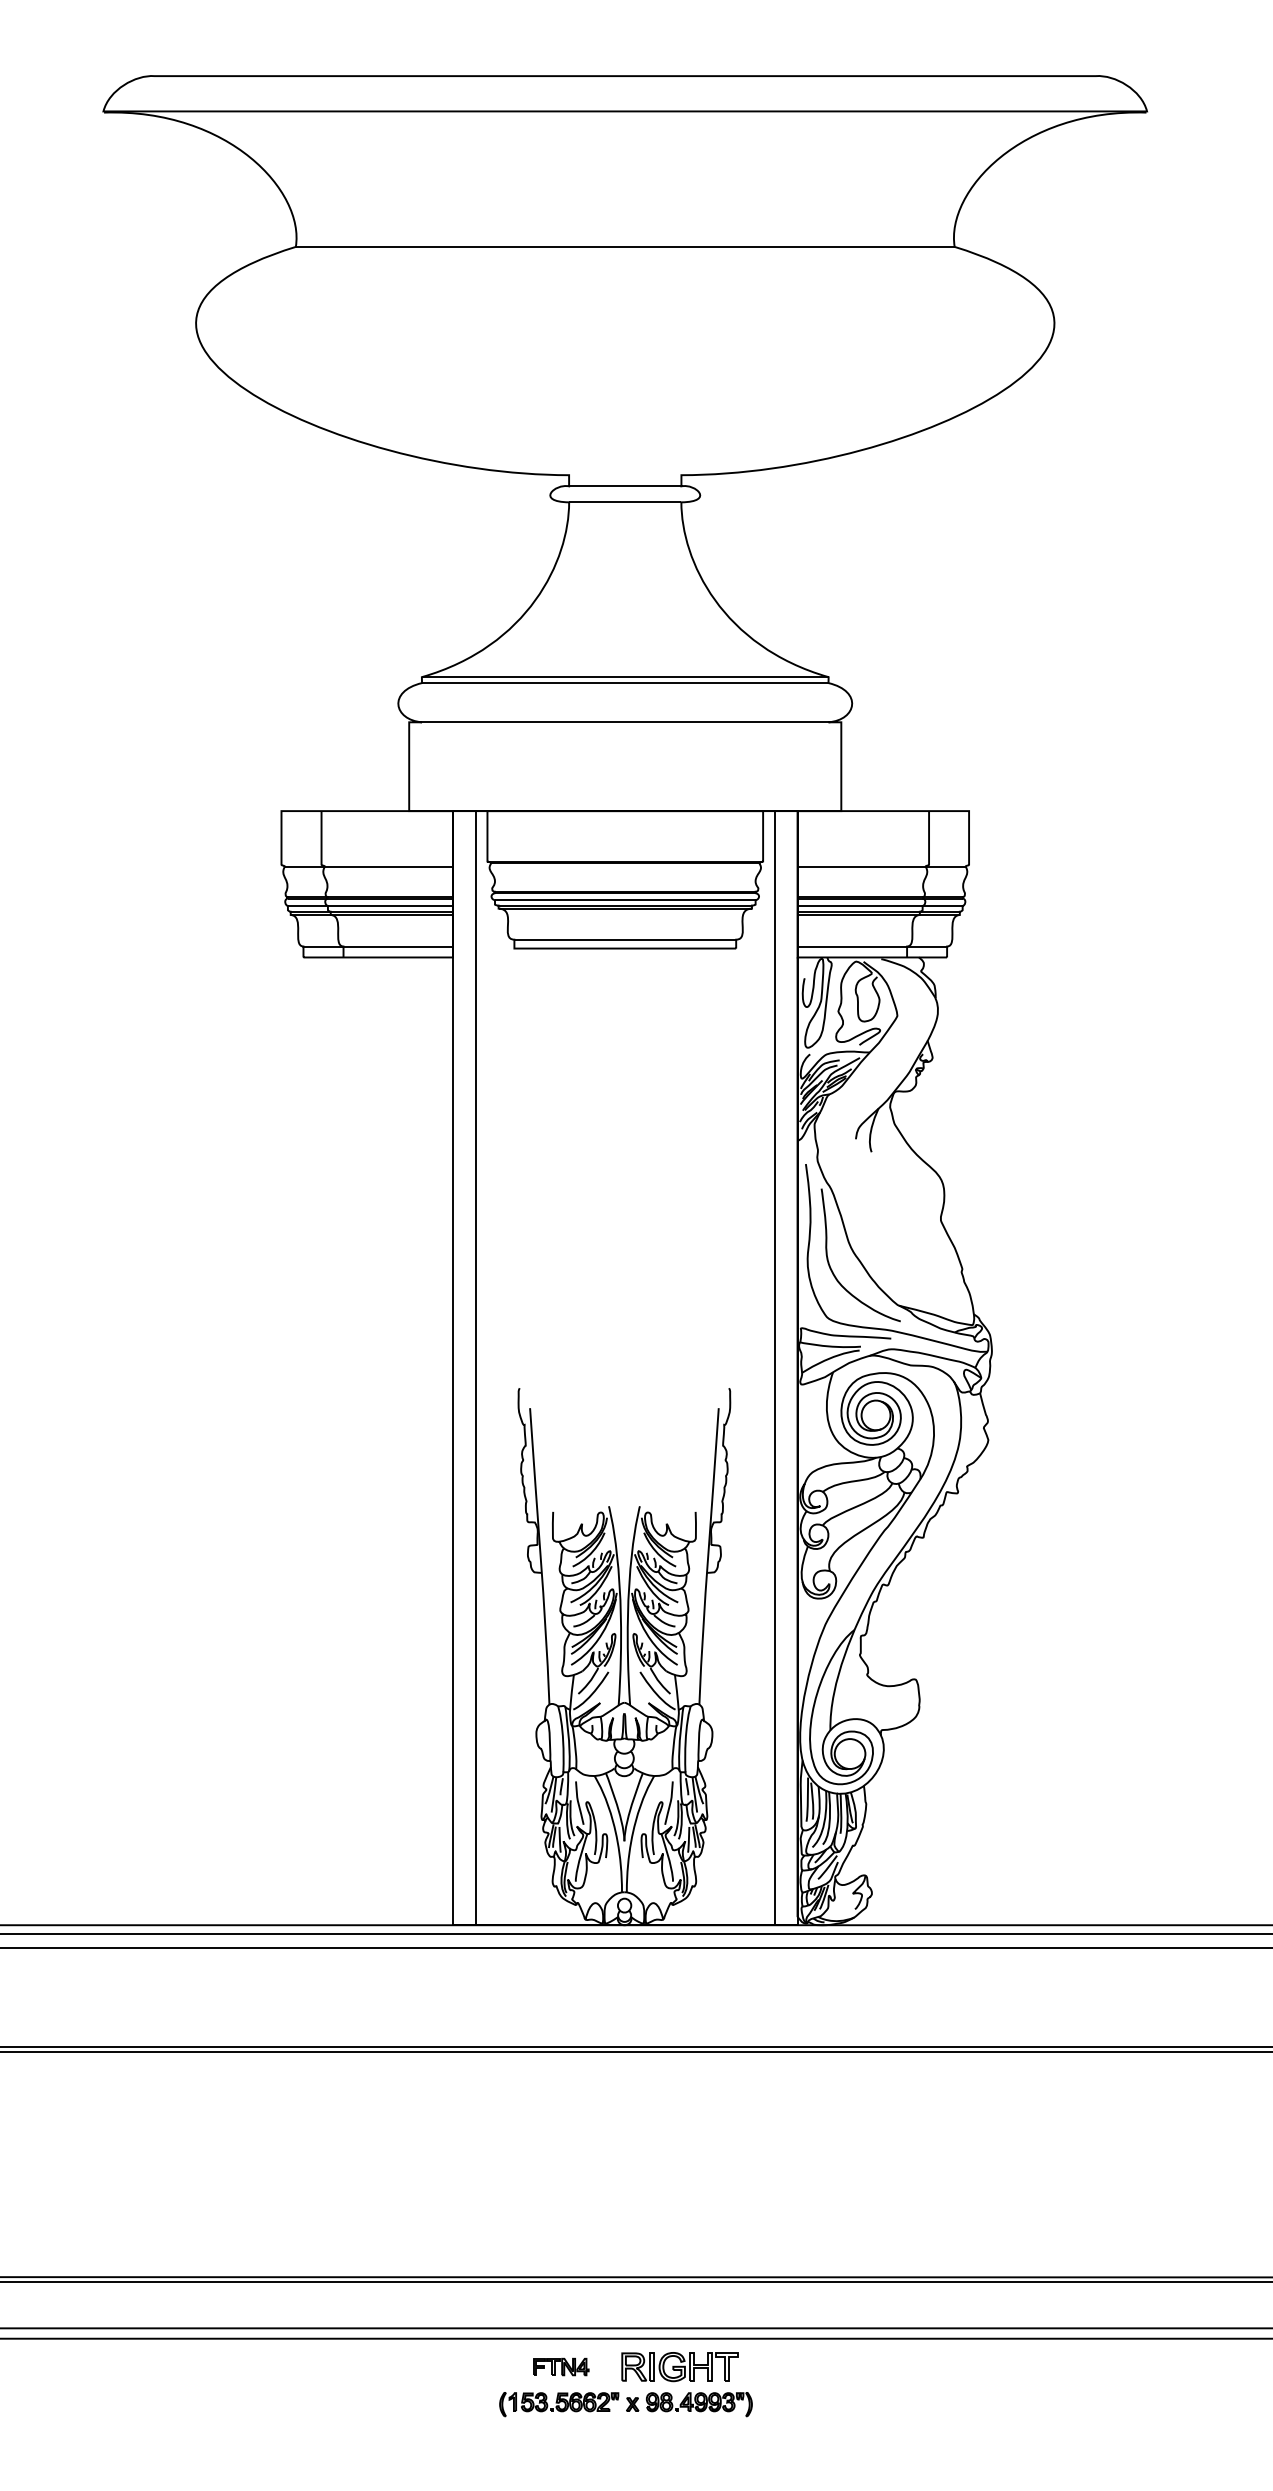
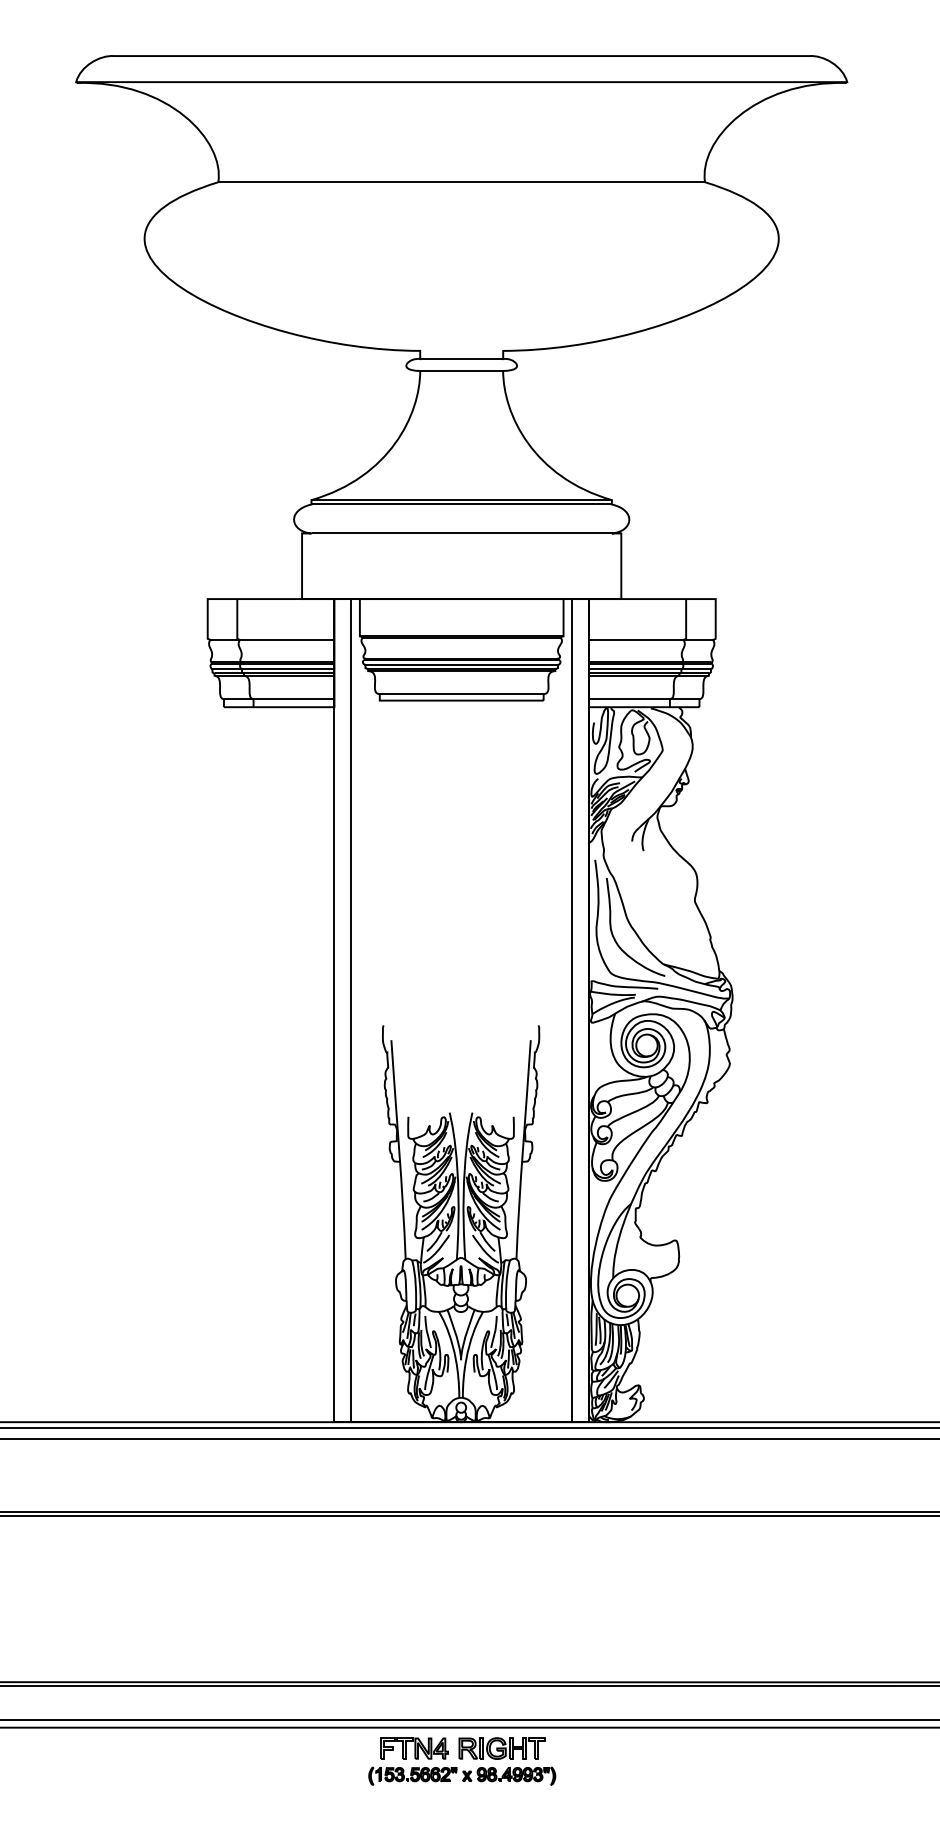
part: (561, 2366) -> (414, 1748), size x1.67

